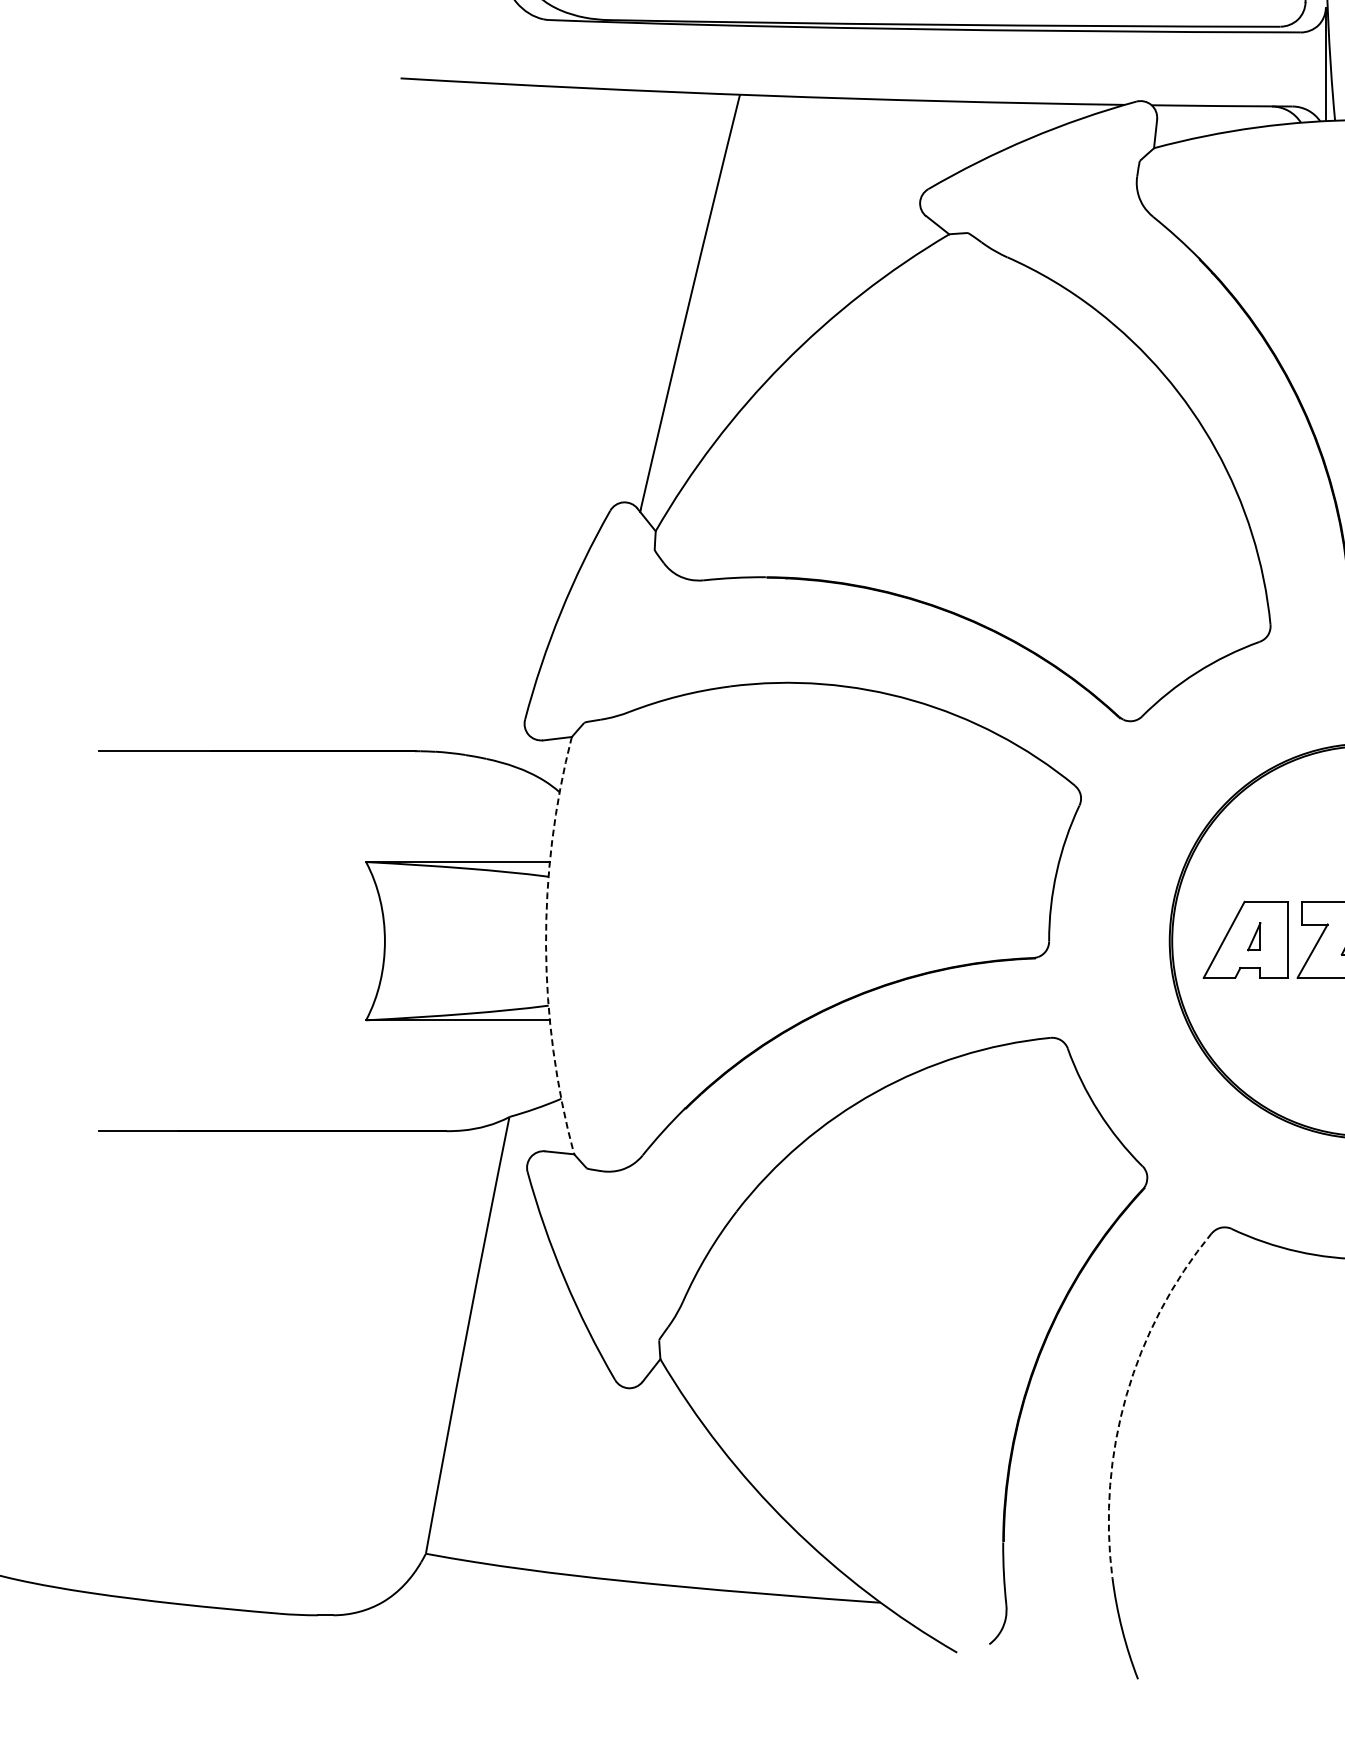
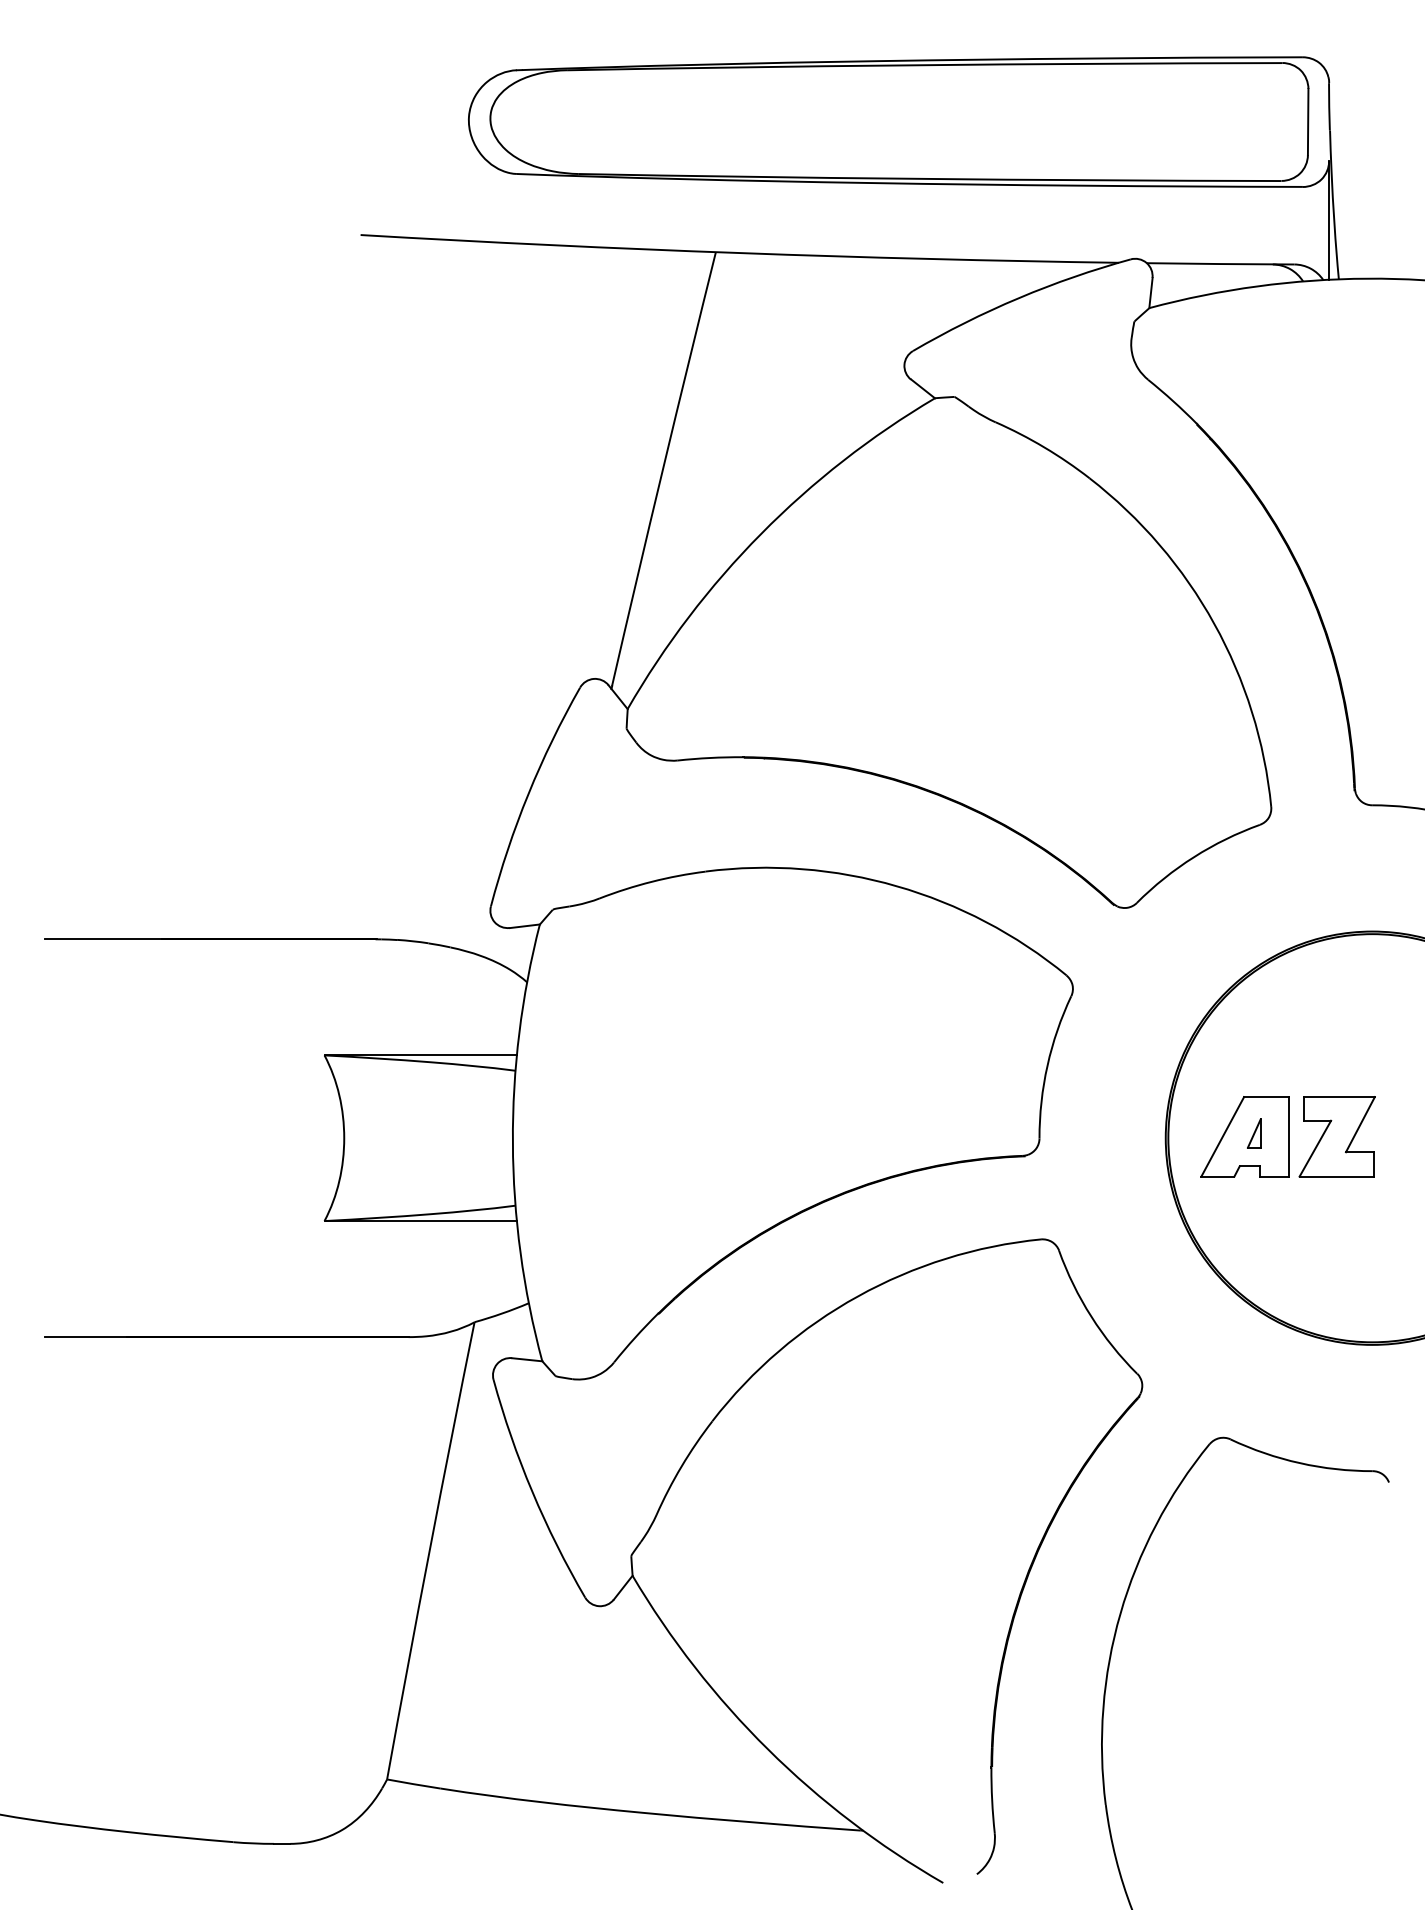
arc: (545, 946) -> (512, 1143), dashed -> solid
arc: (1126, 1395) -> (1120, 1613), dashed -> solid

